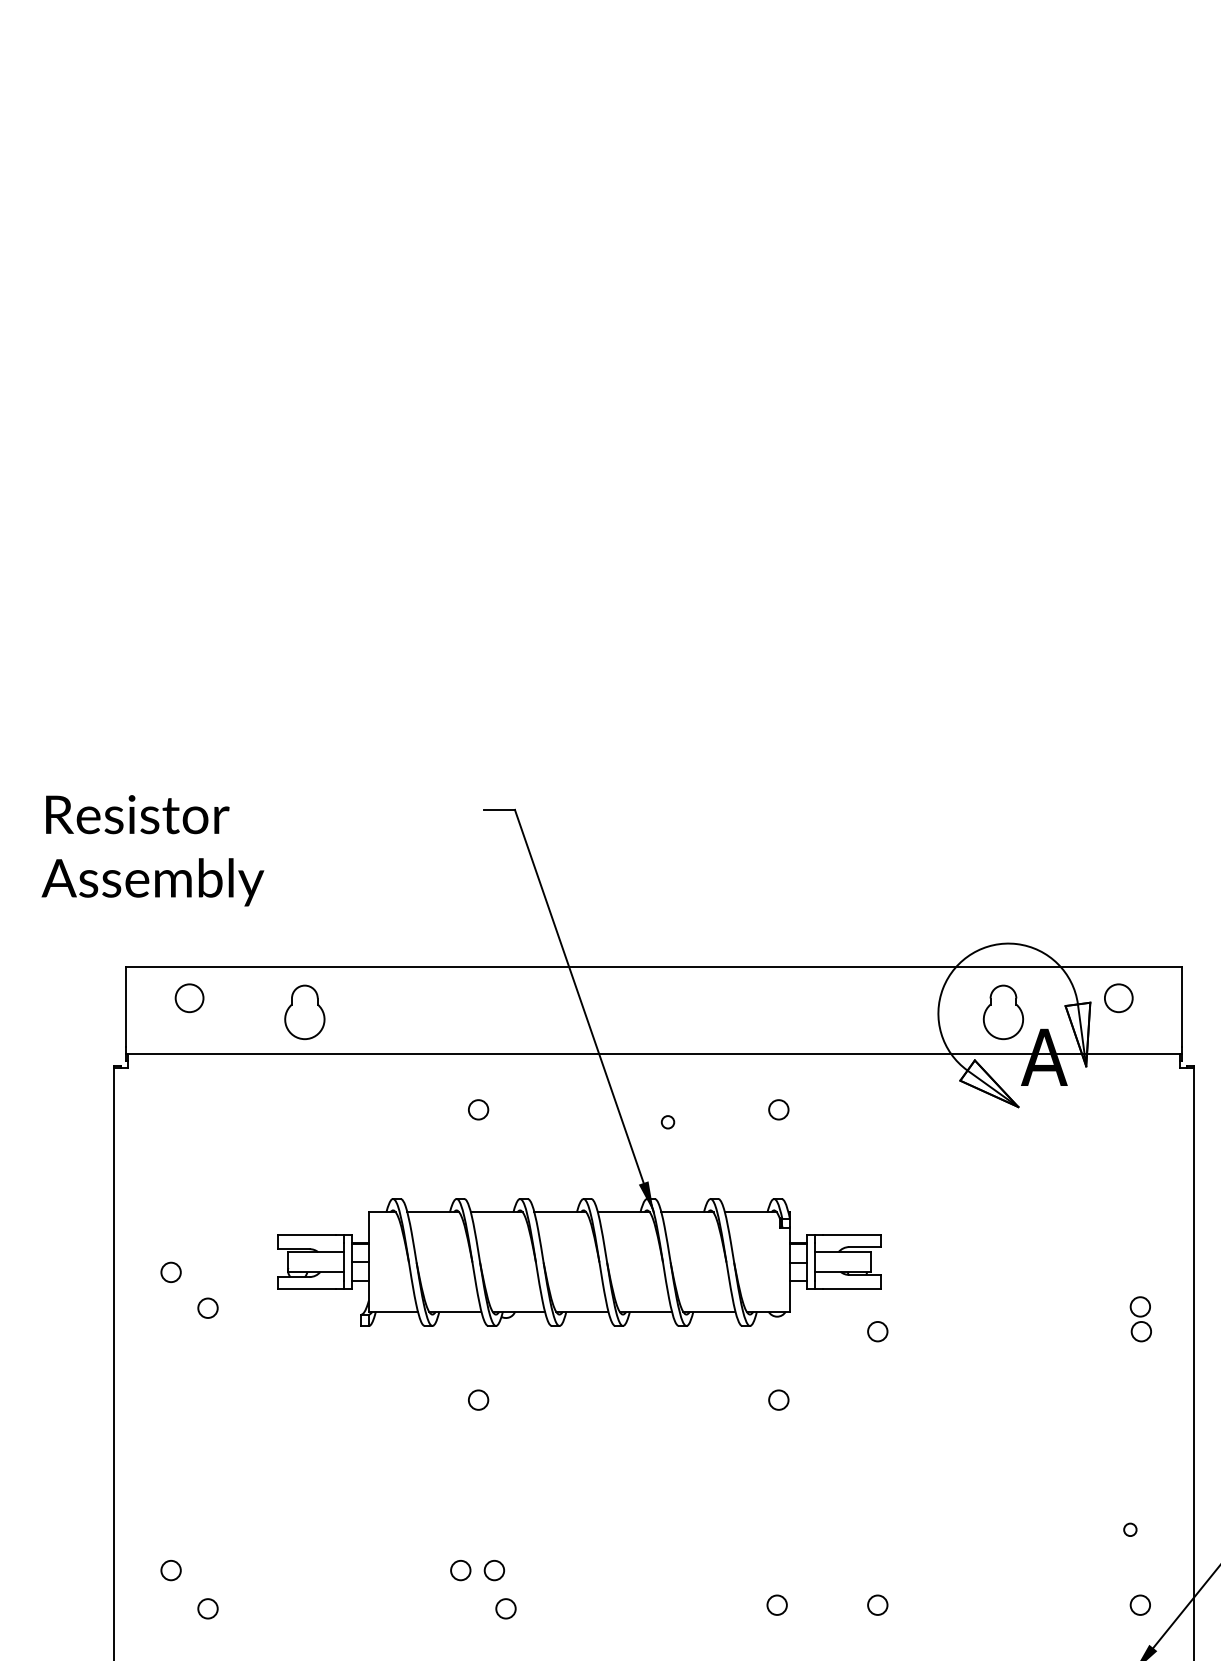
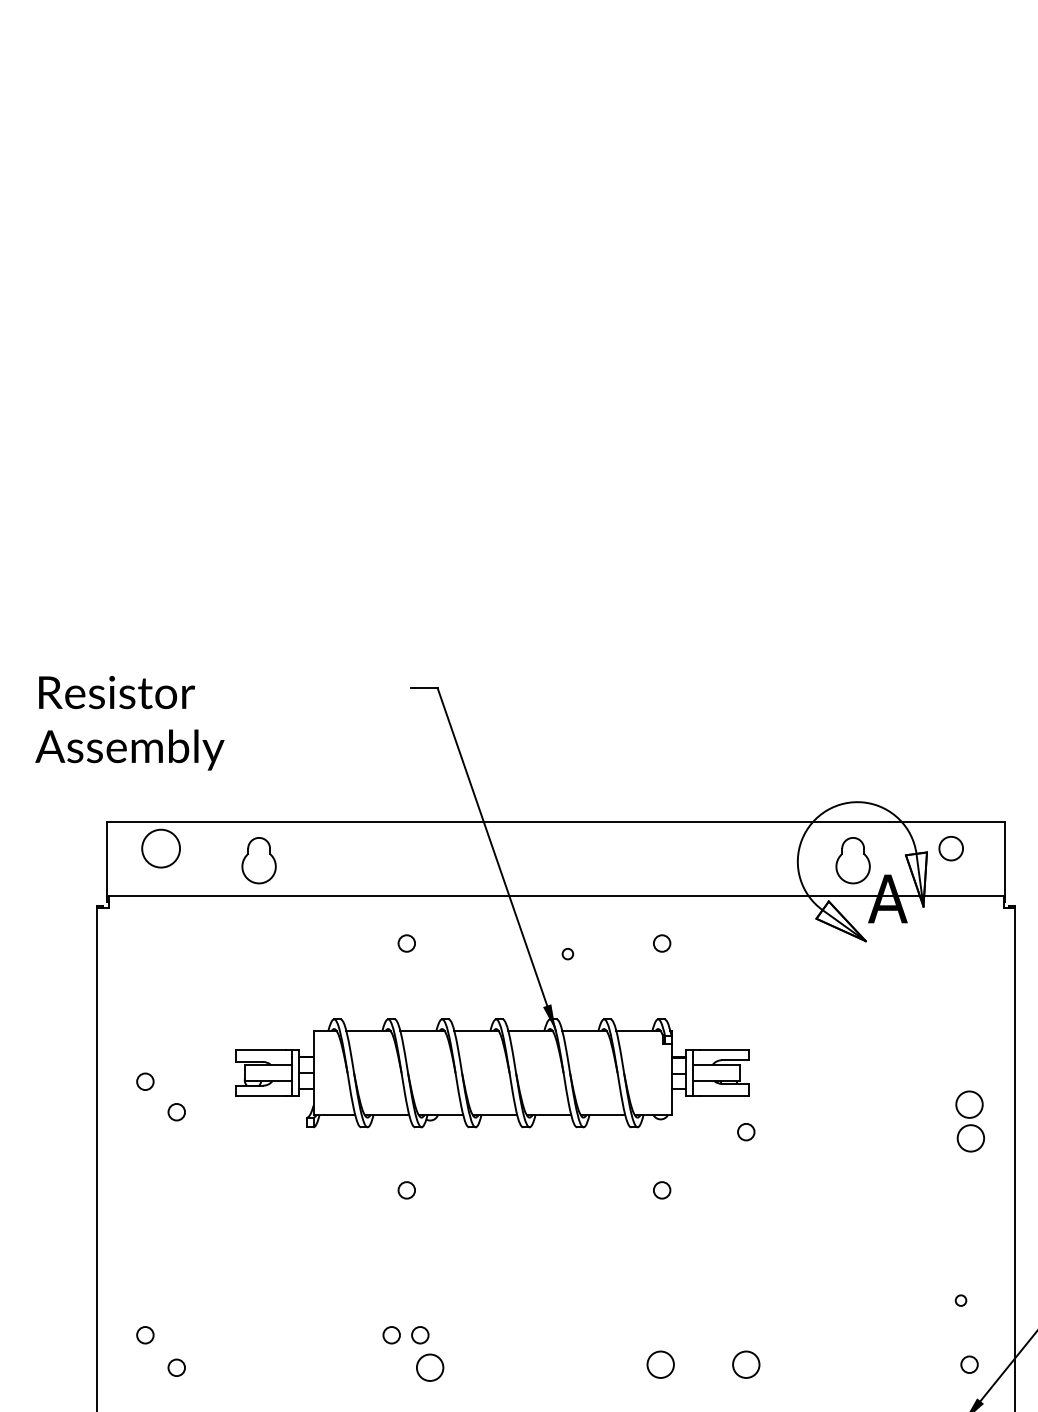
circle: (189, 998) -> (161, 848), size x1.6
part: (1140, 1319) -> (969, 1121), size x1.6
circle: (776, 1604) -> (660, 1364), size x1.6
circle: (877, 1604) -> (746, 1364), size x1.6
circle: (505, 1608) -> (429, 1367), size x1.6

